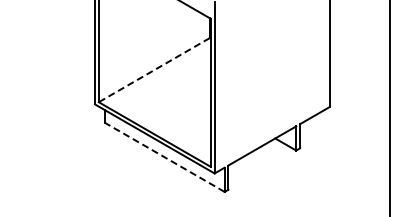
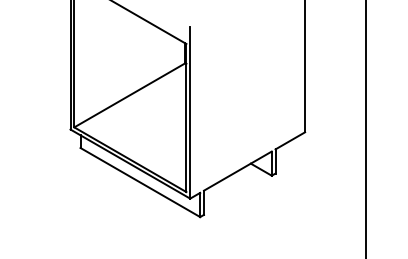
line: (153, 70) -> (129, 95), dashed -> solid
line: (163, 157) -> (139, 182), dashed -> solid

